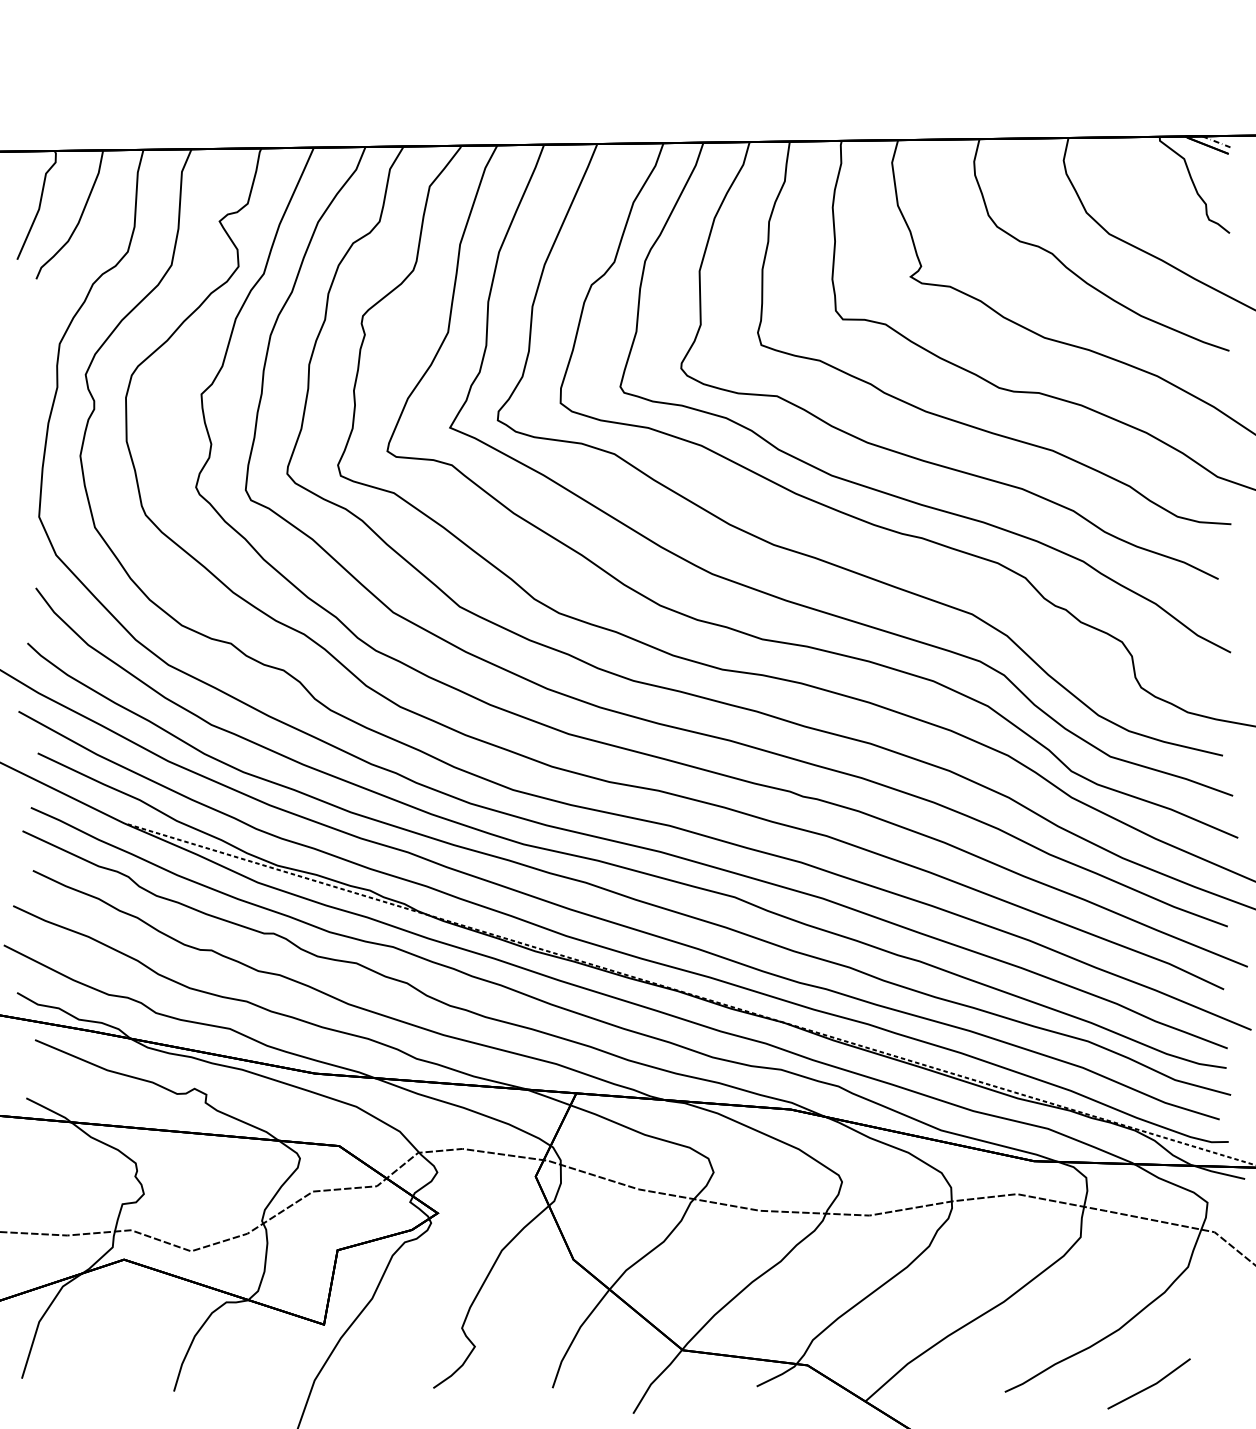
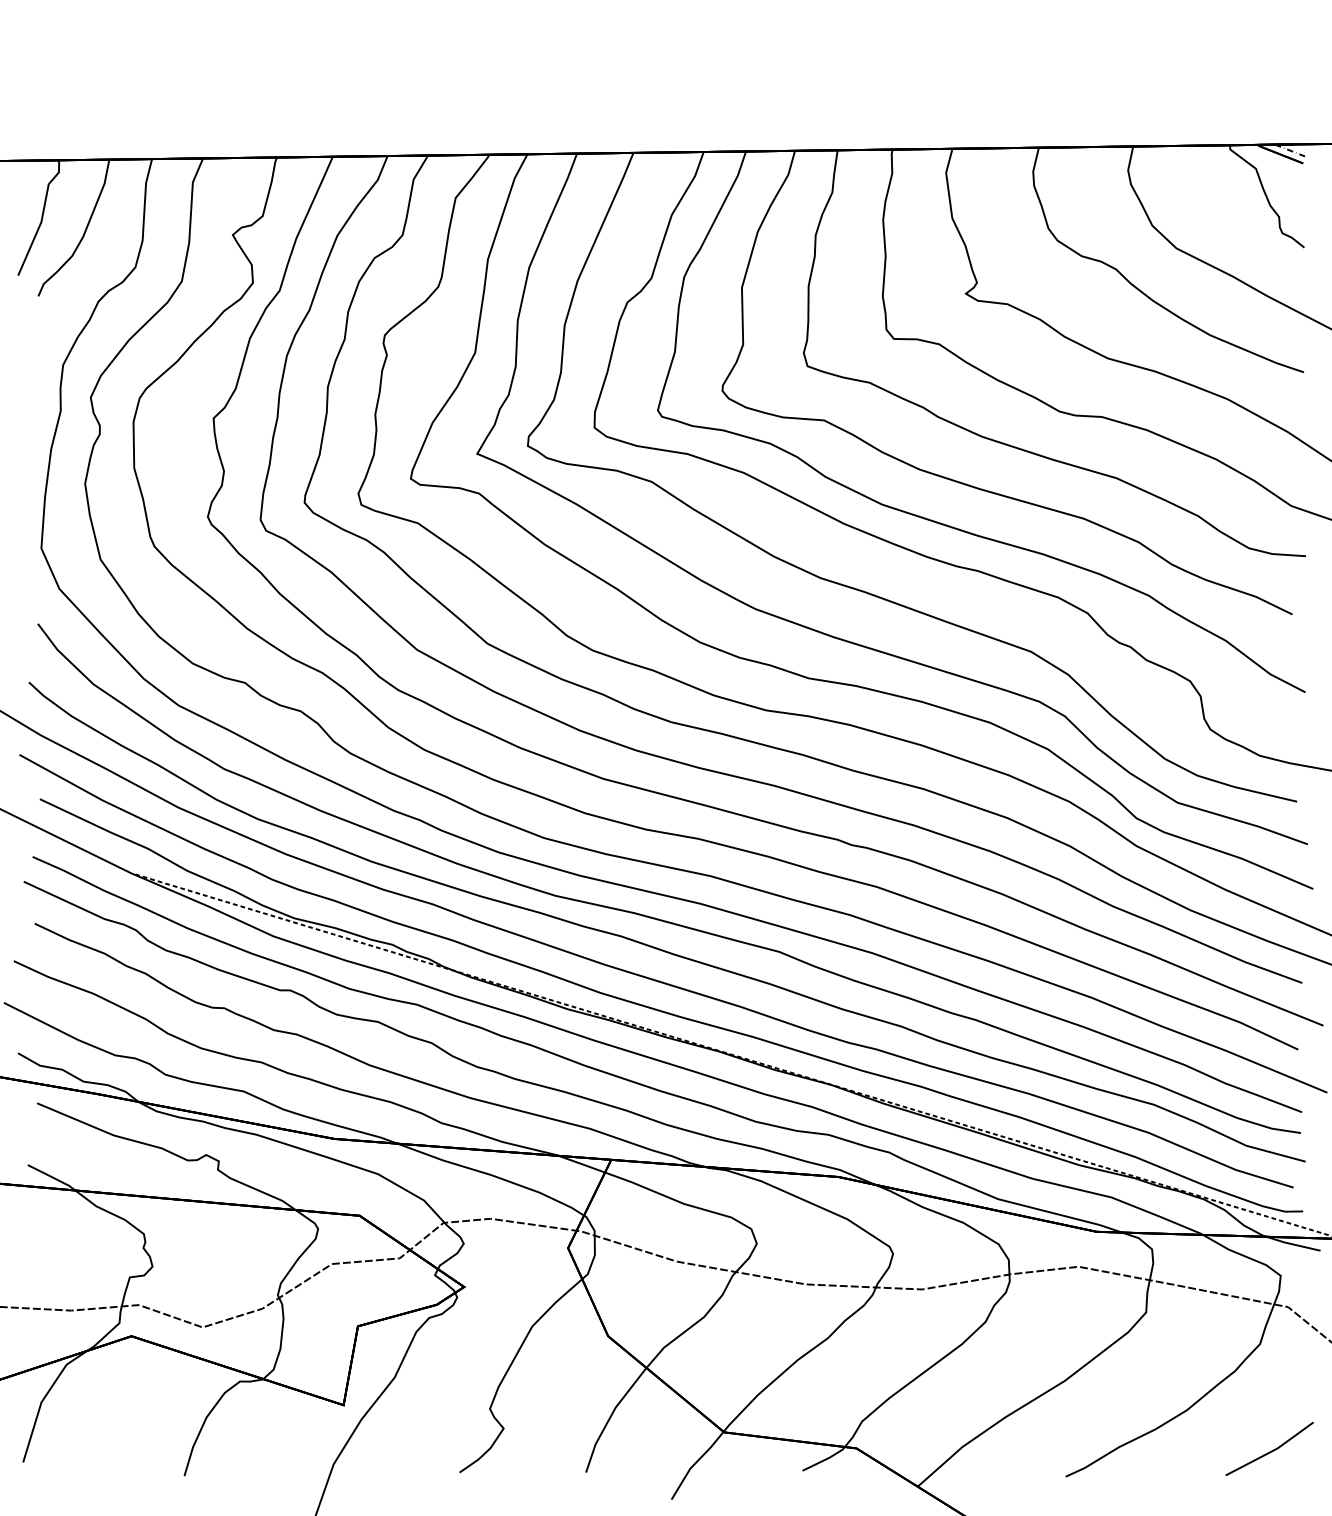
line: (1150, 1385) -> (1271, 1450), moved

